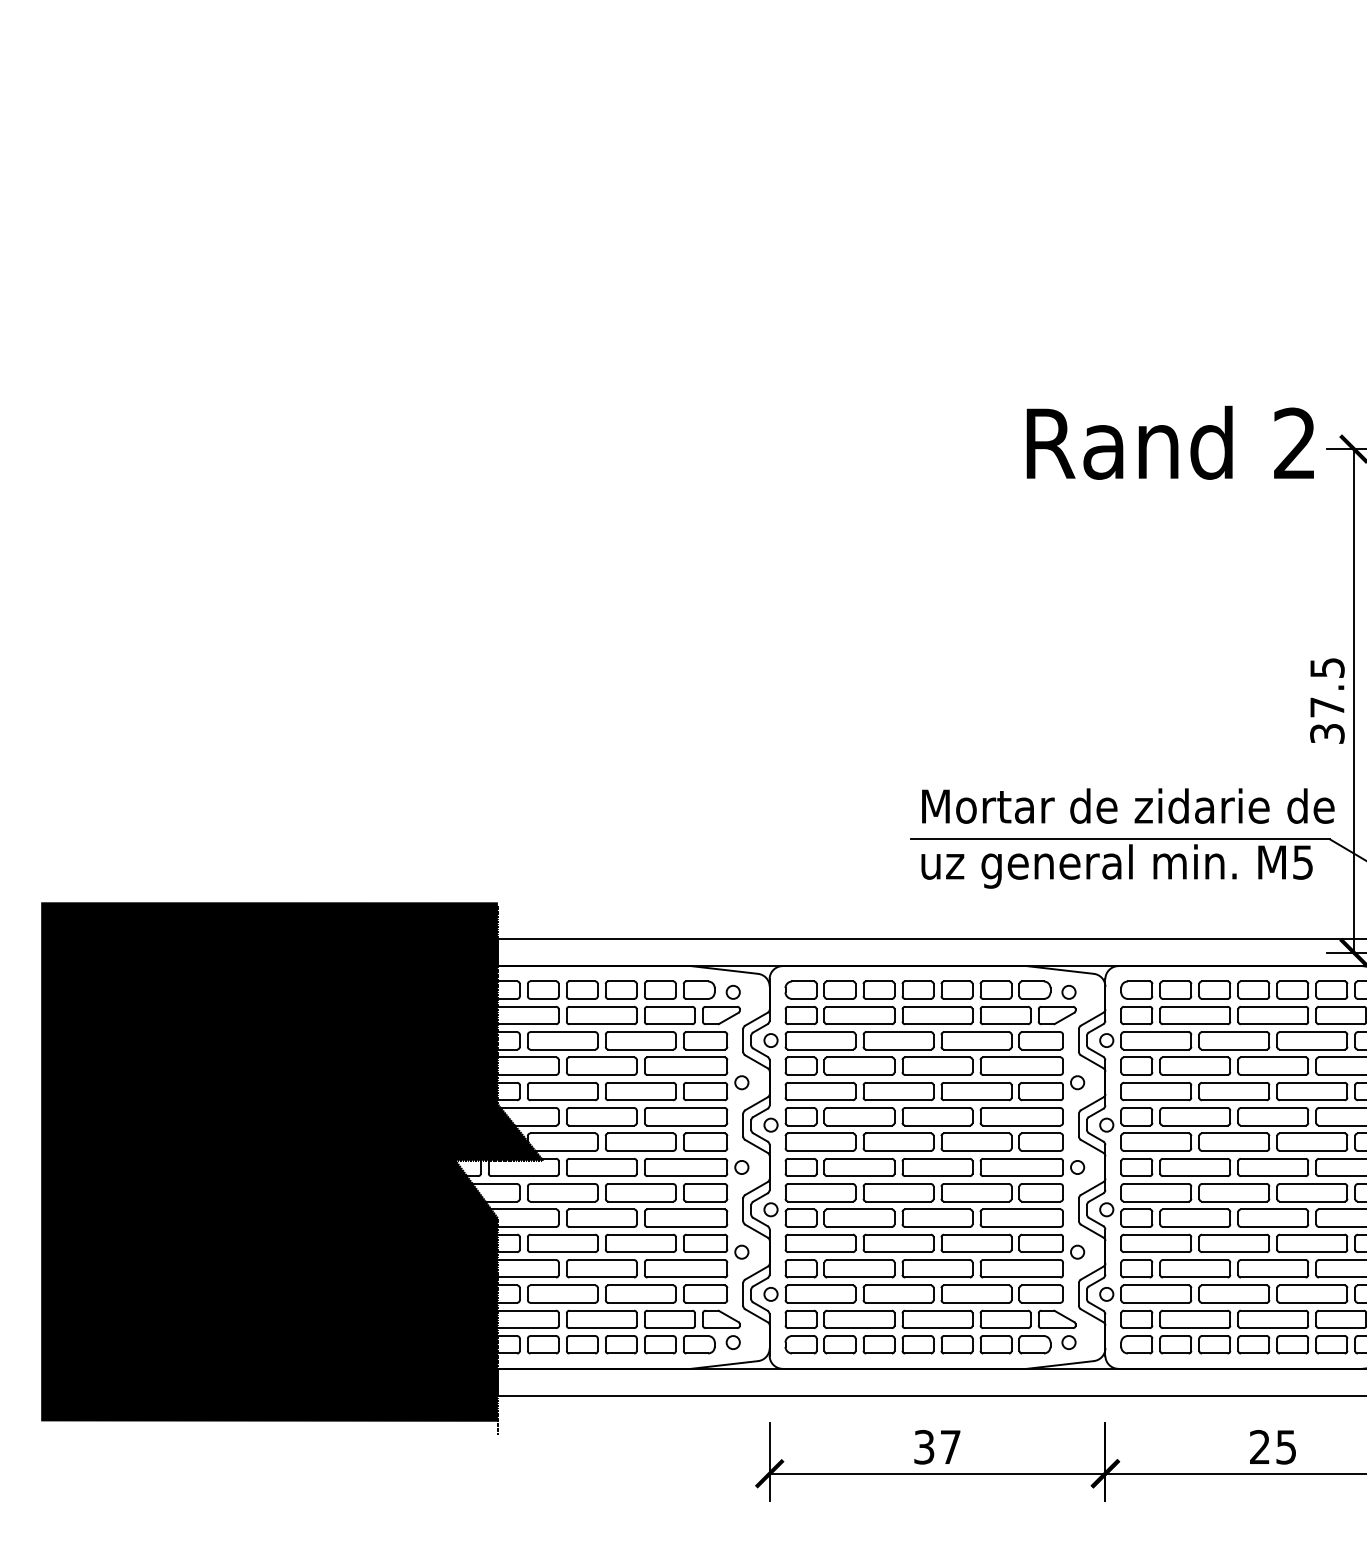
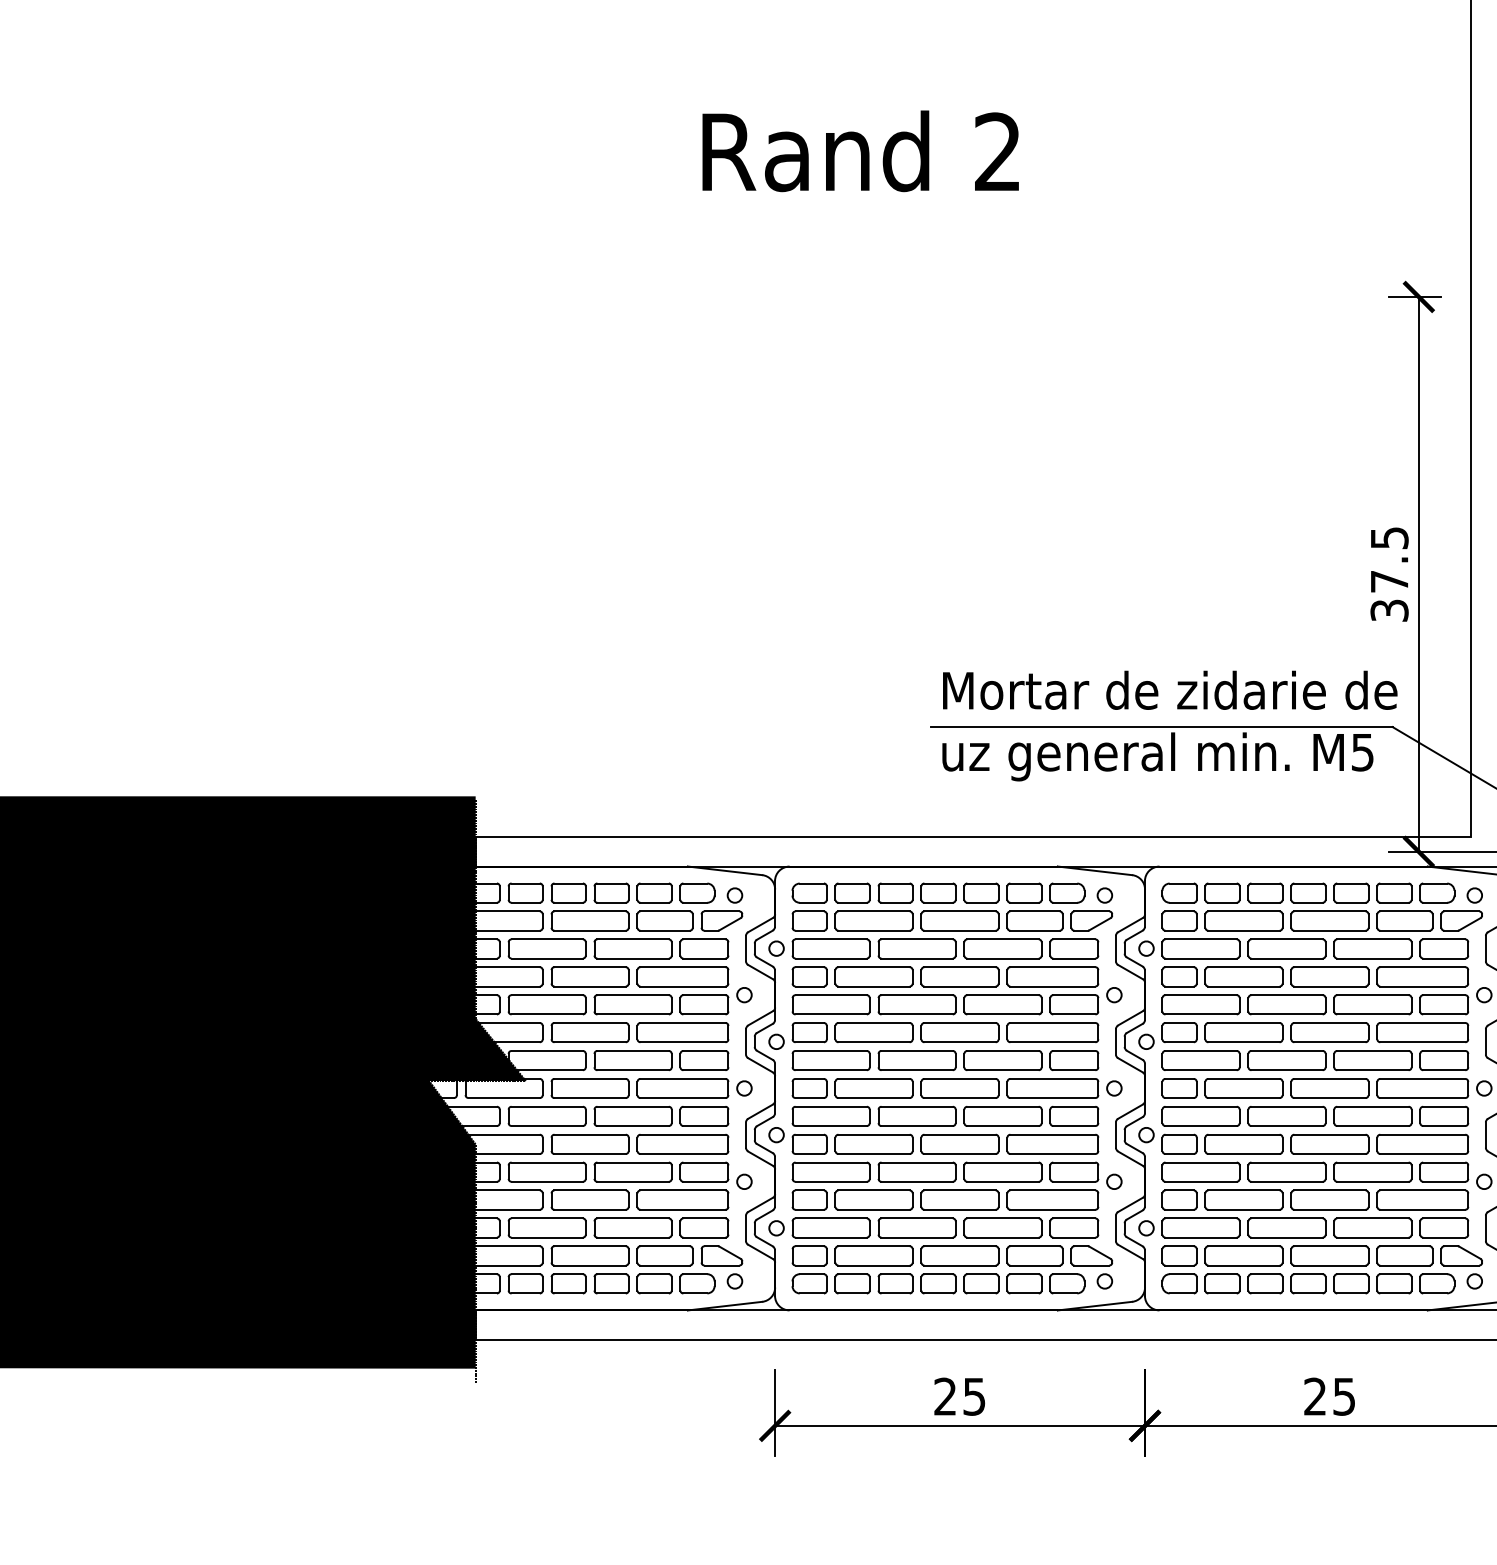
text: (1169, 442) -> (859, 150), moved
text: (937, 1447) -> (960, 1397), 37 -> 25

